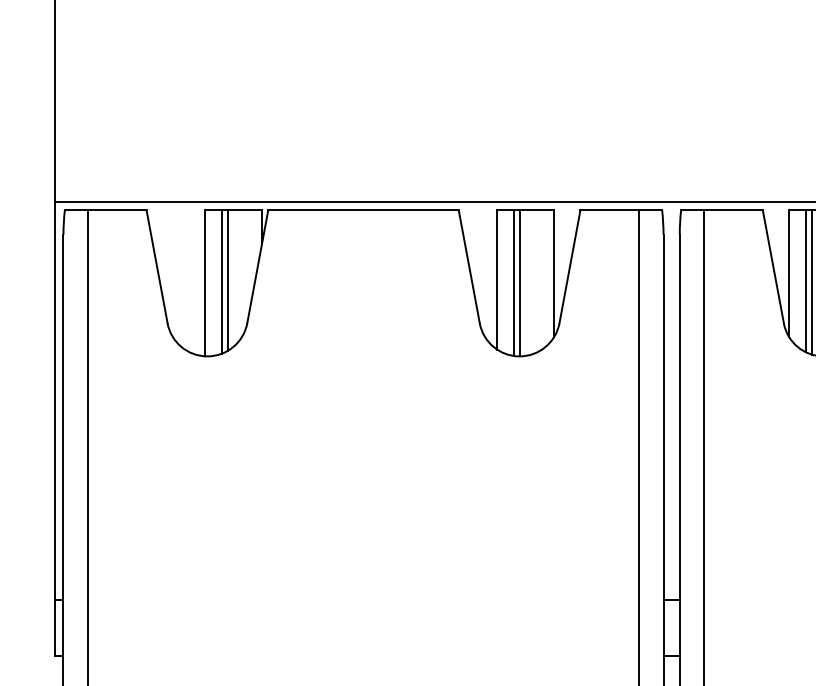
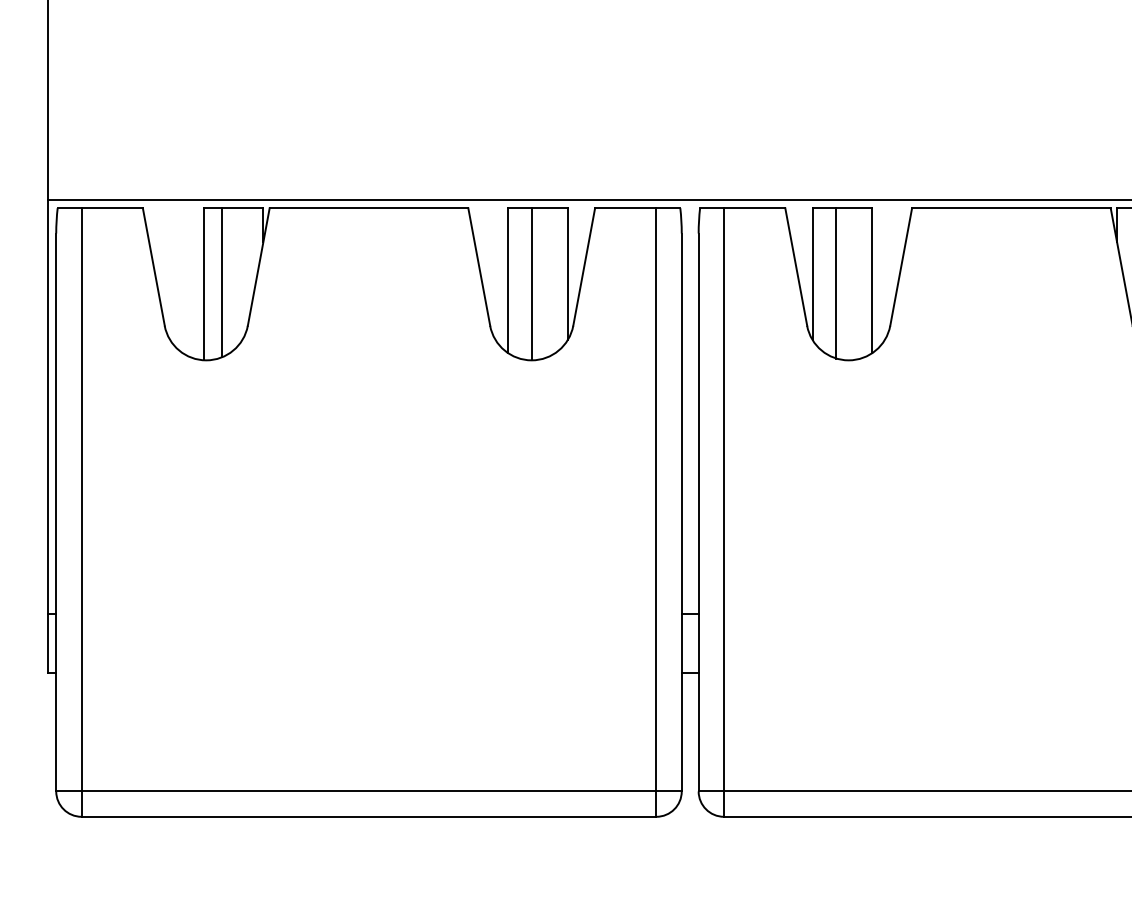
line: (227, 280) -> (227, 281), removed
line: (806, 281) -> (830, 282), removed
line: (514, 283) -> (526, 284), removed

